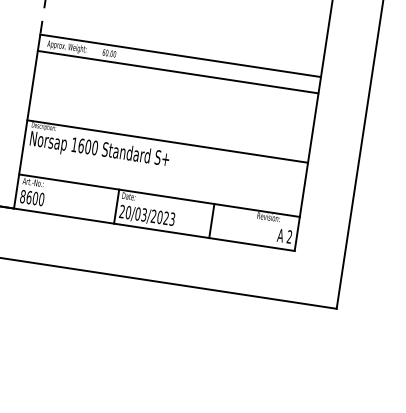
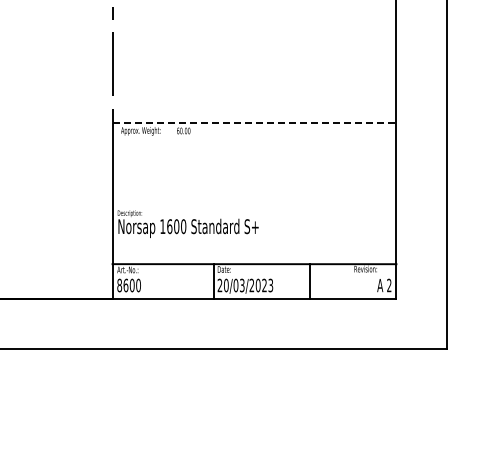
line: (180, 55) -> (254, 122), solid -> dashed
line: (178, 72) -> (254, 139), removed
line: (167, 141) -> (254, 209), removed

